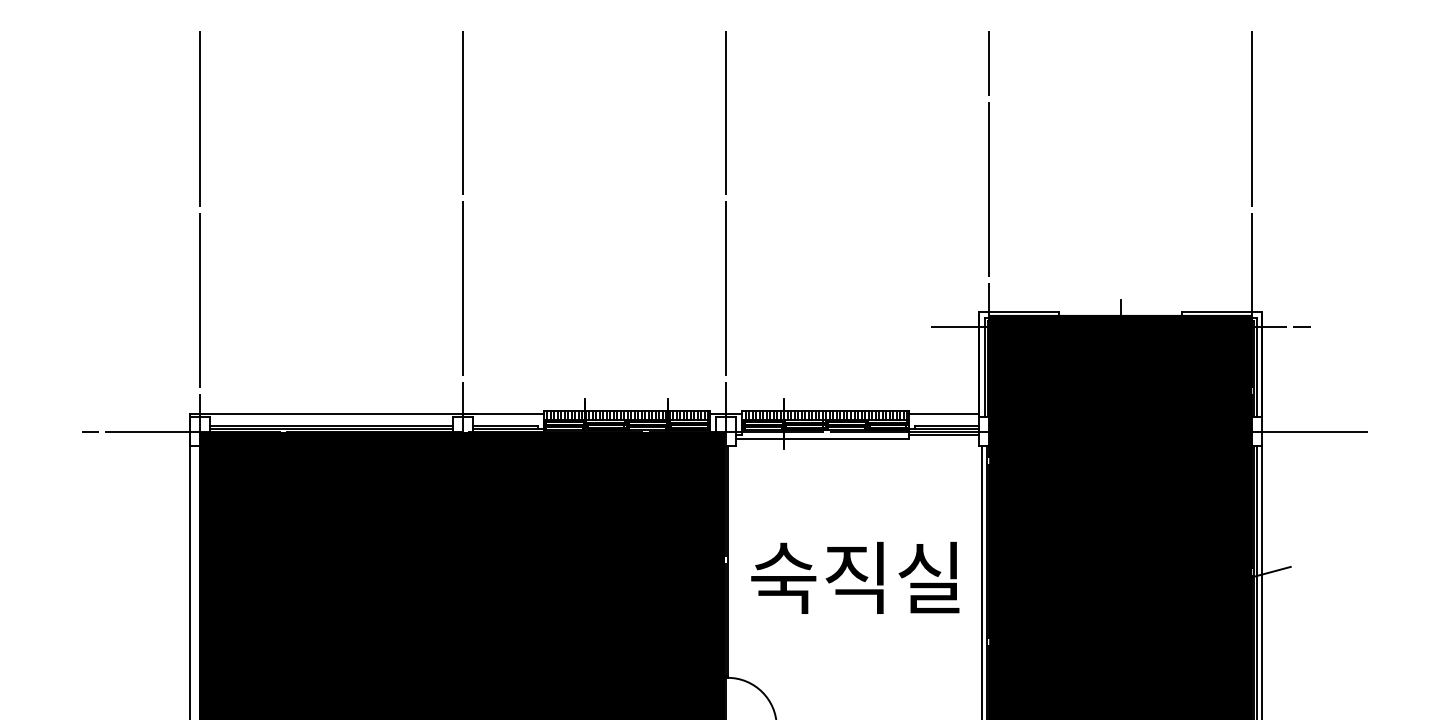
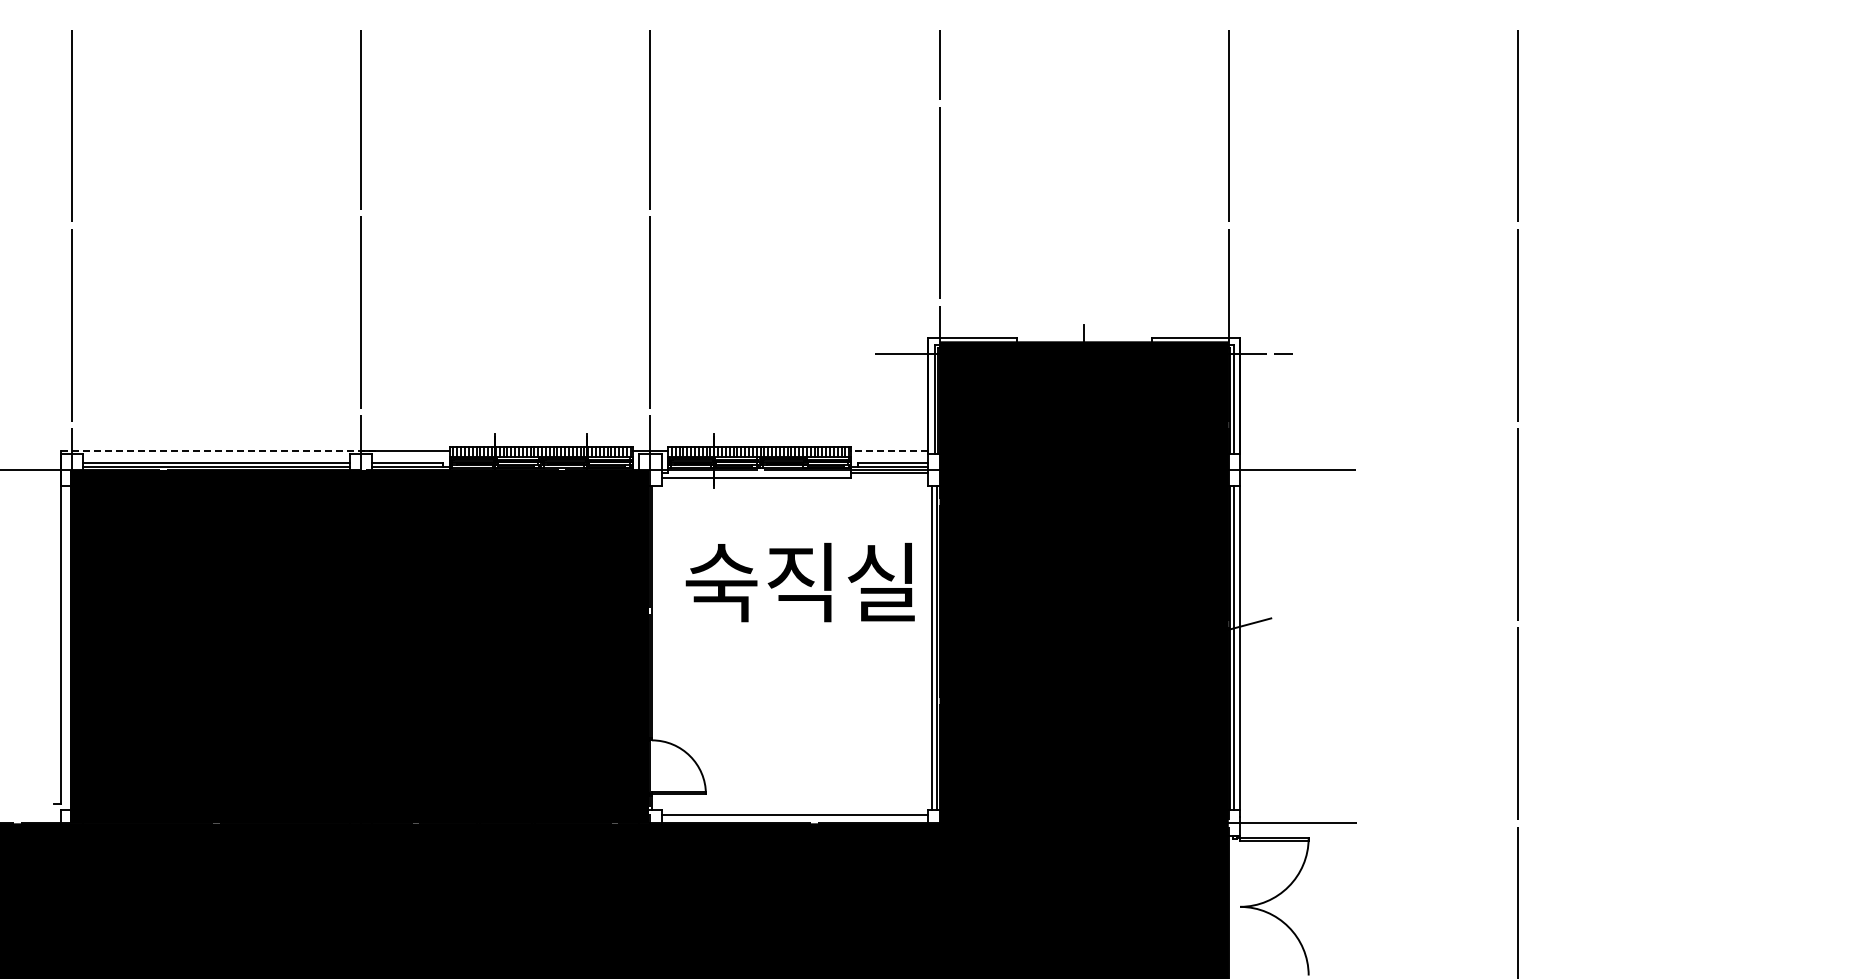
line: (333, 414) -> (218, 450), solid -> dashed
line: (943, 414) -> (889, 450), solid -> dashed
text: (854, 577) -> (799, 582), moved

